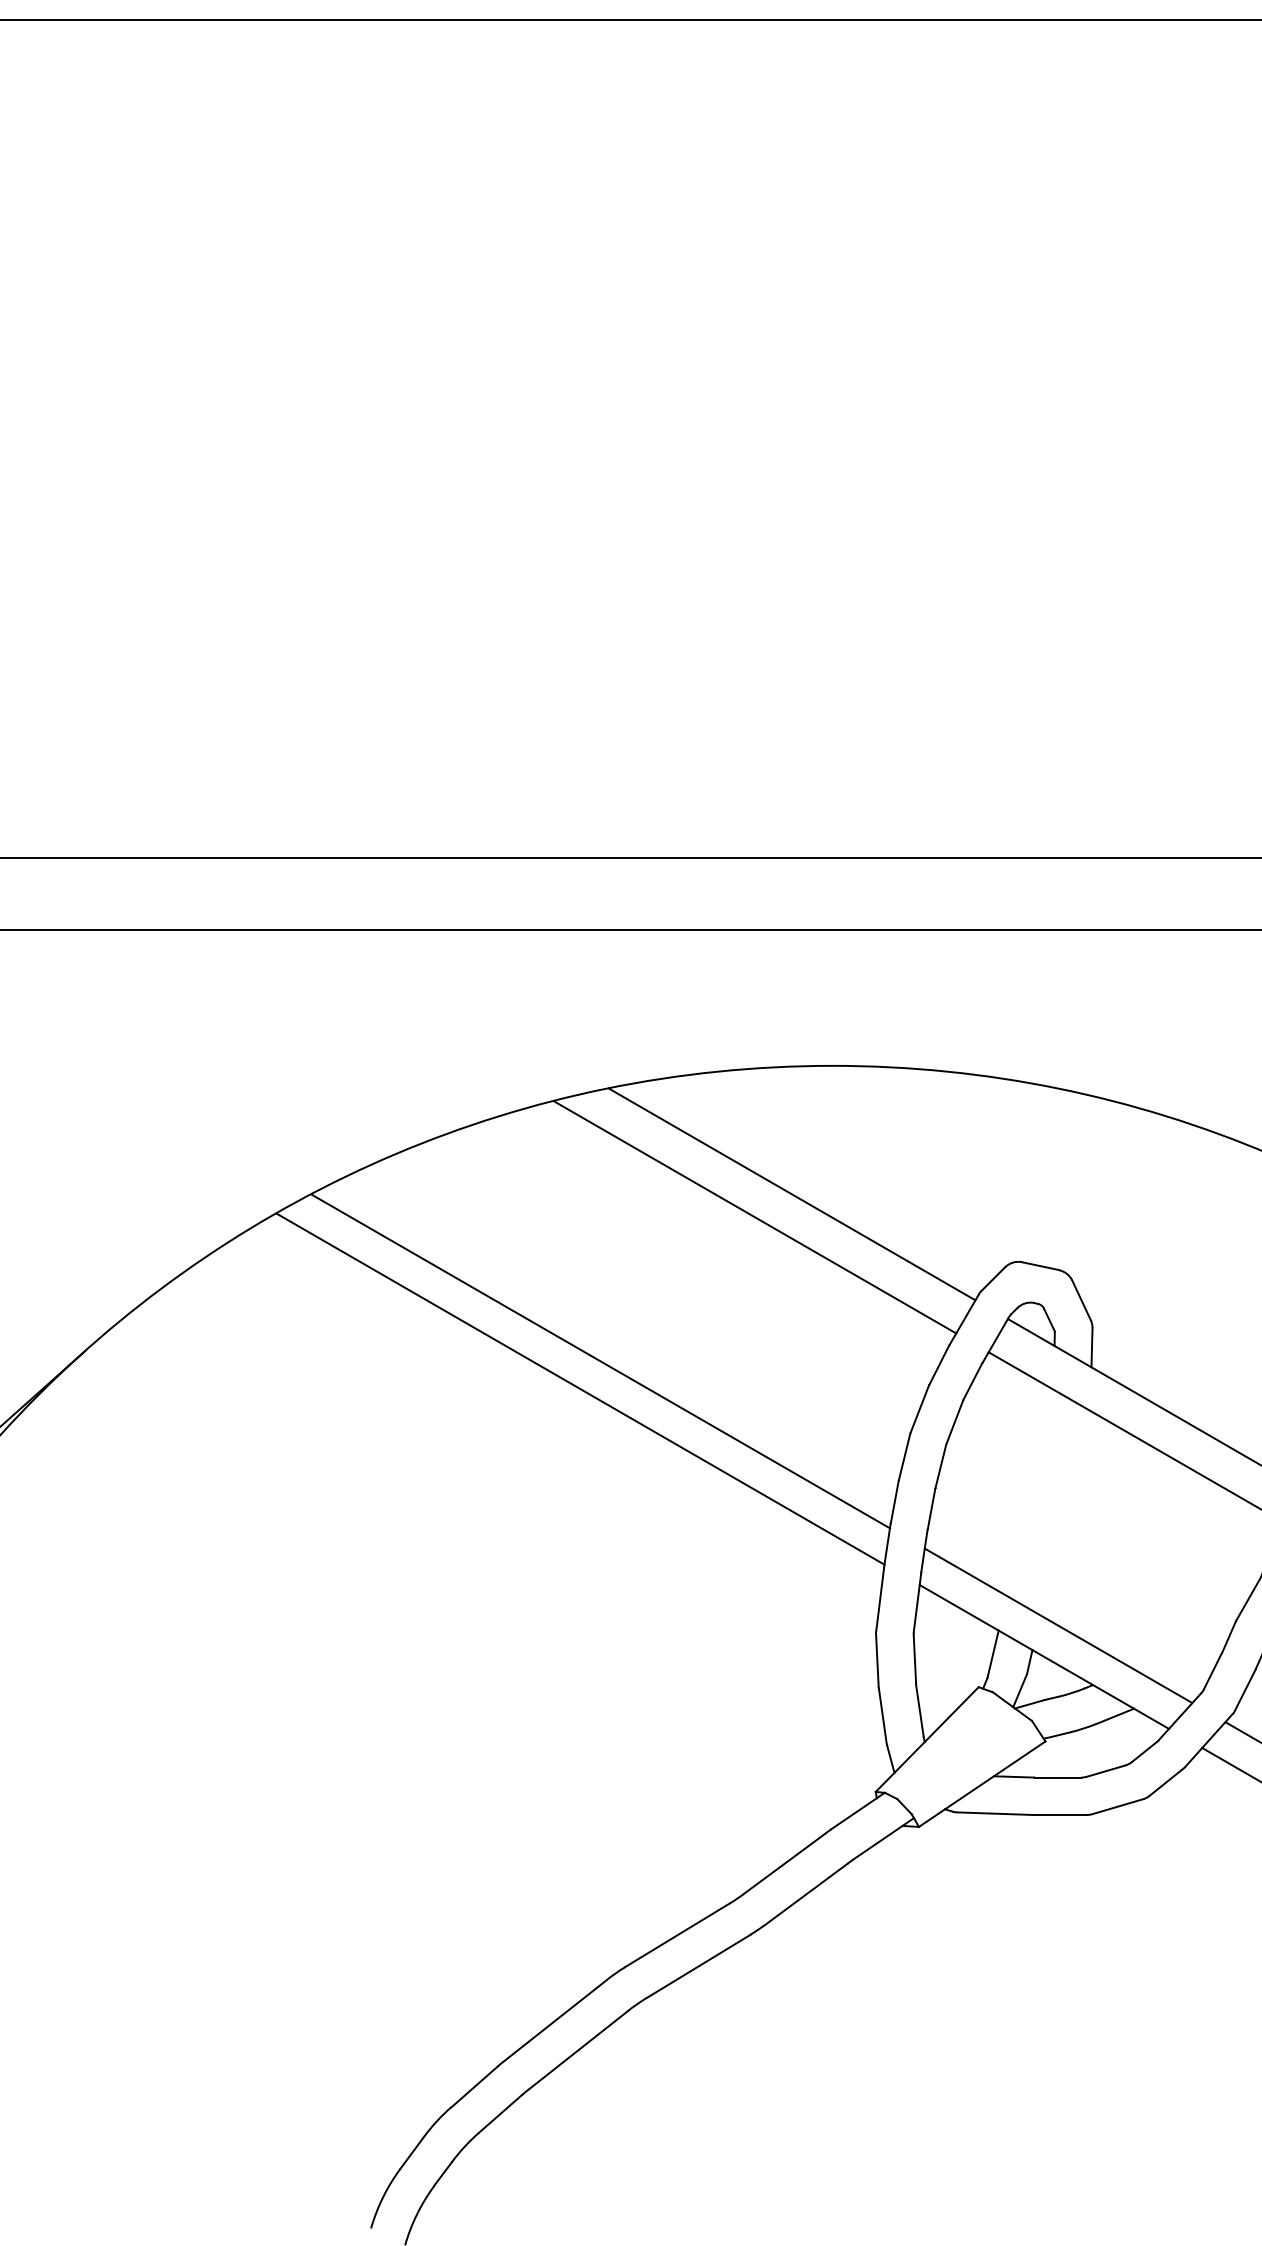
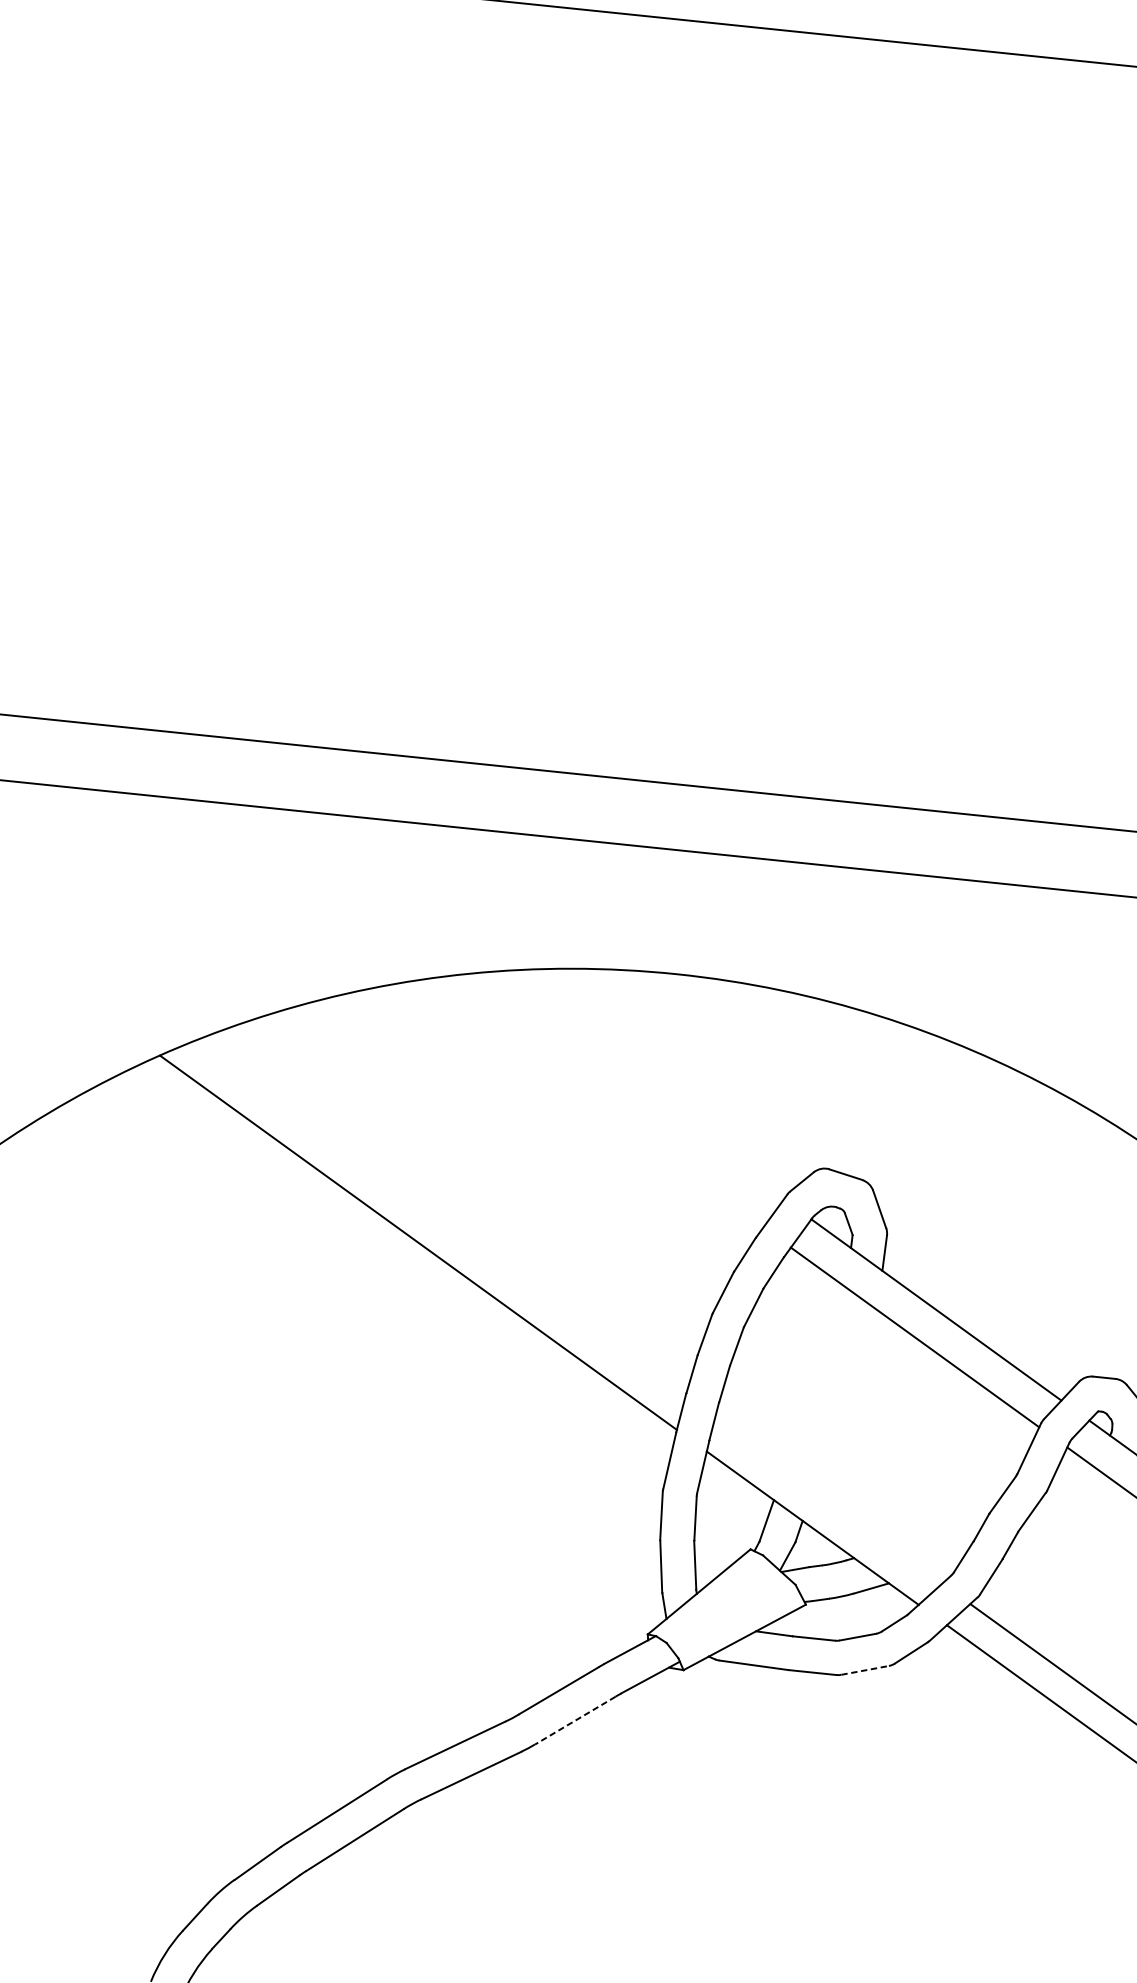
line: (791, 1194) -> (627, 1086), removed
line: (754, 1217) -> (591, 1103), removed
line: (600, 1361) -> (439, 1219), removed
line: (1058, 1625) -> (828, 1501), removed
line: (1117, 1806) -> (864, 1670), solid -> dashed
line: (805, 1894) -> (574, 1720), solid -> dashed

